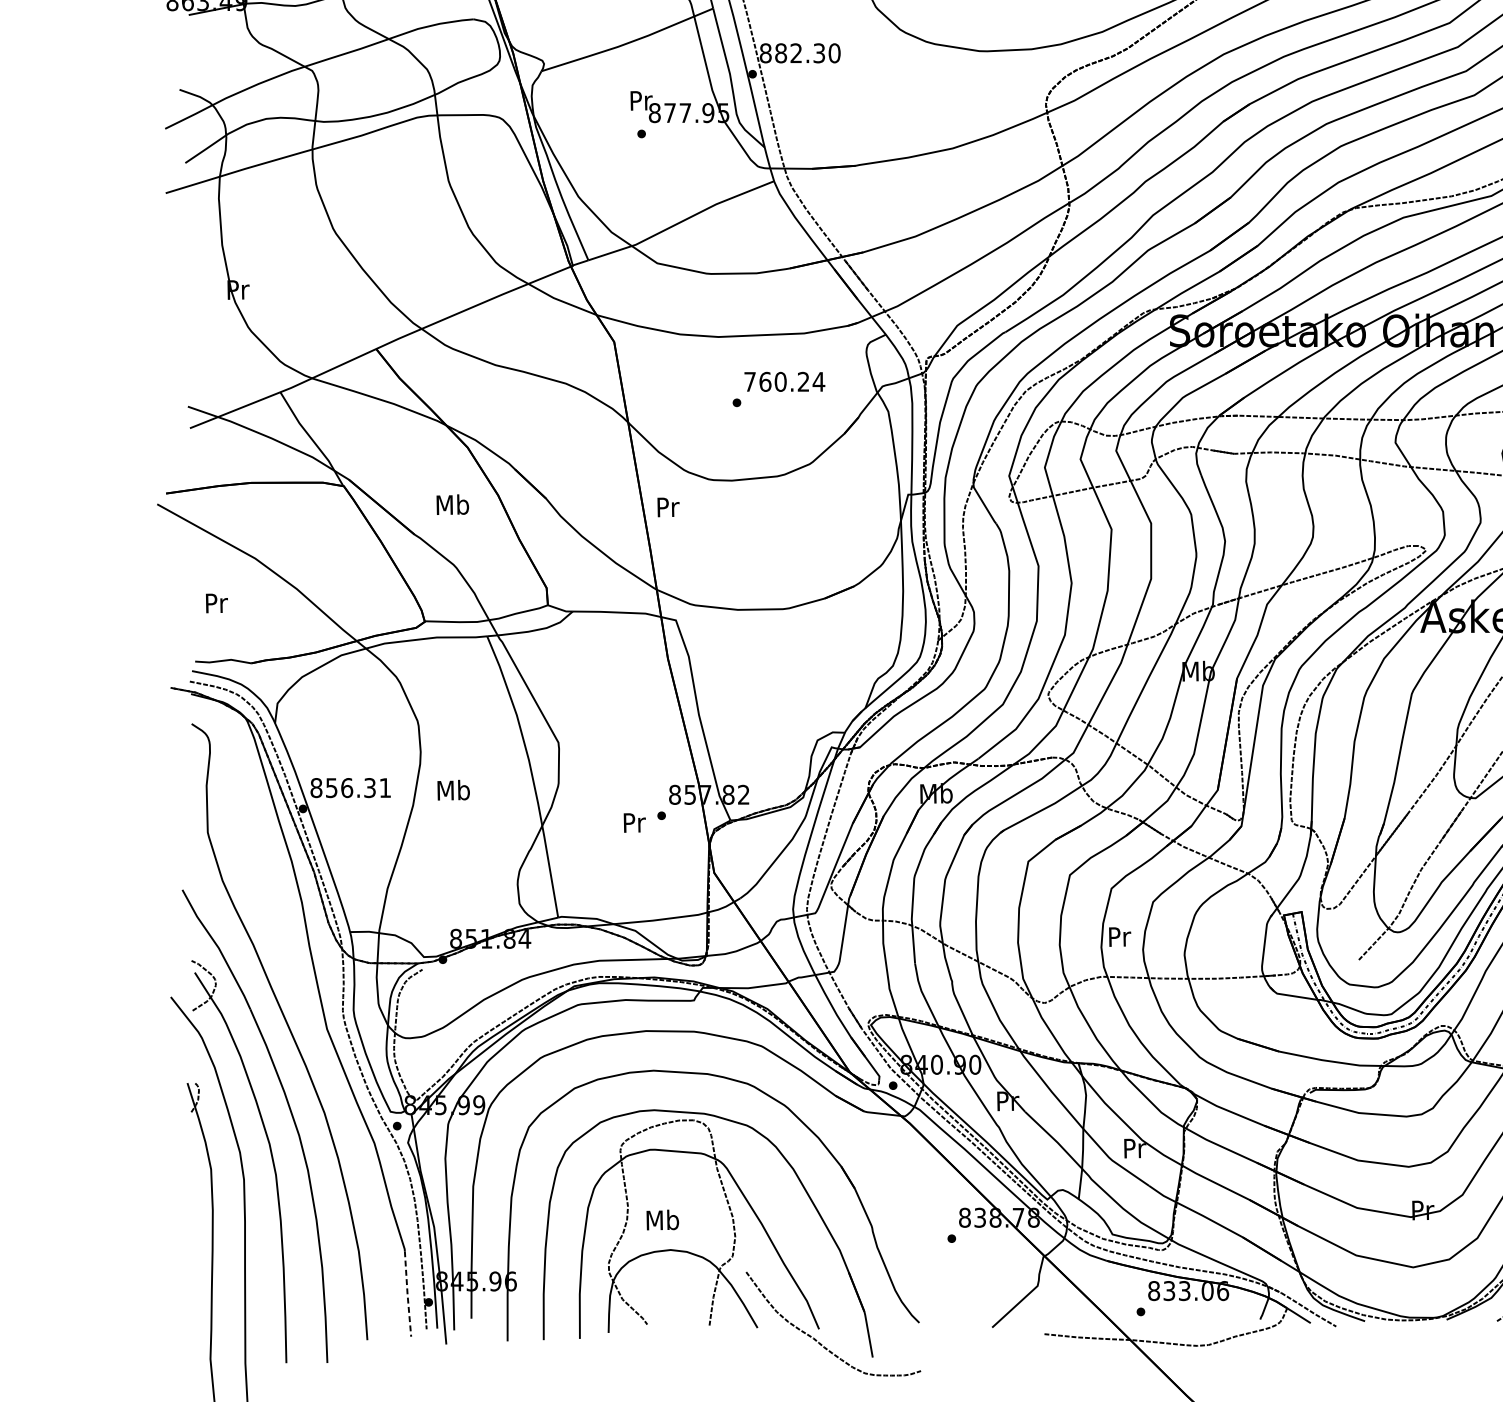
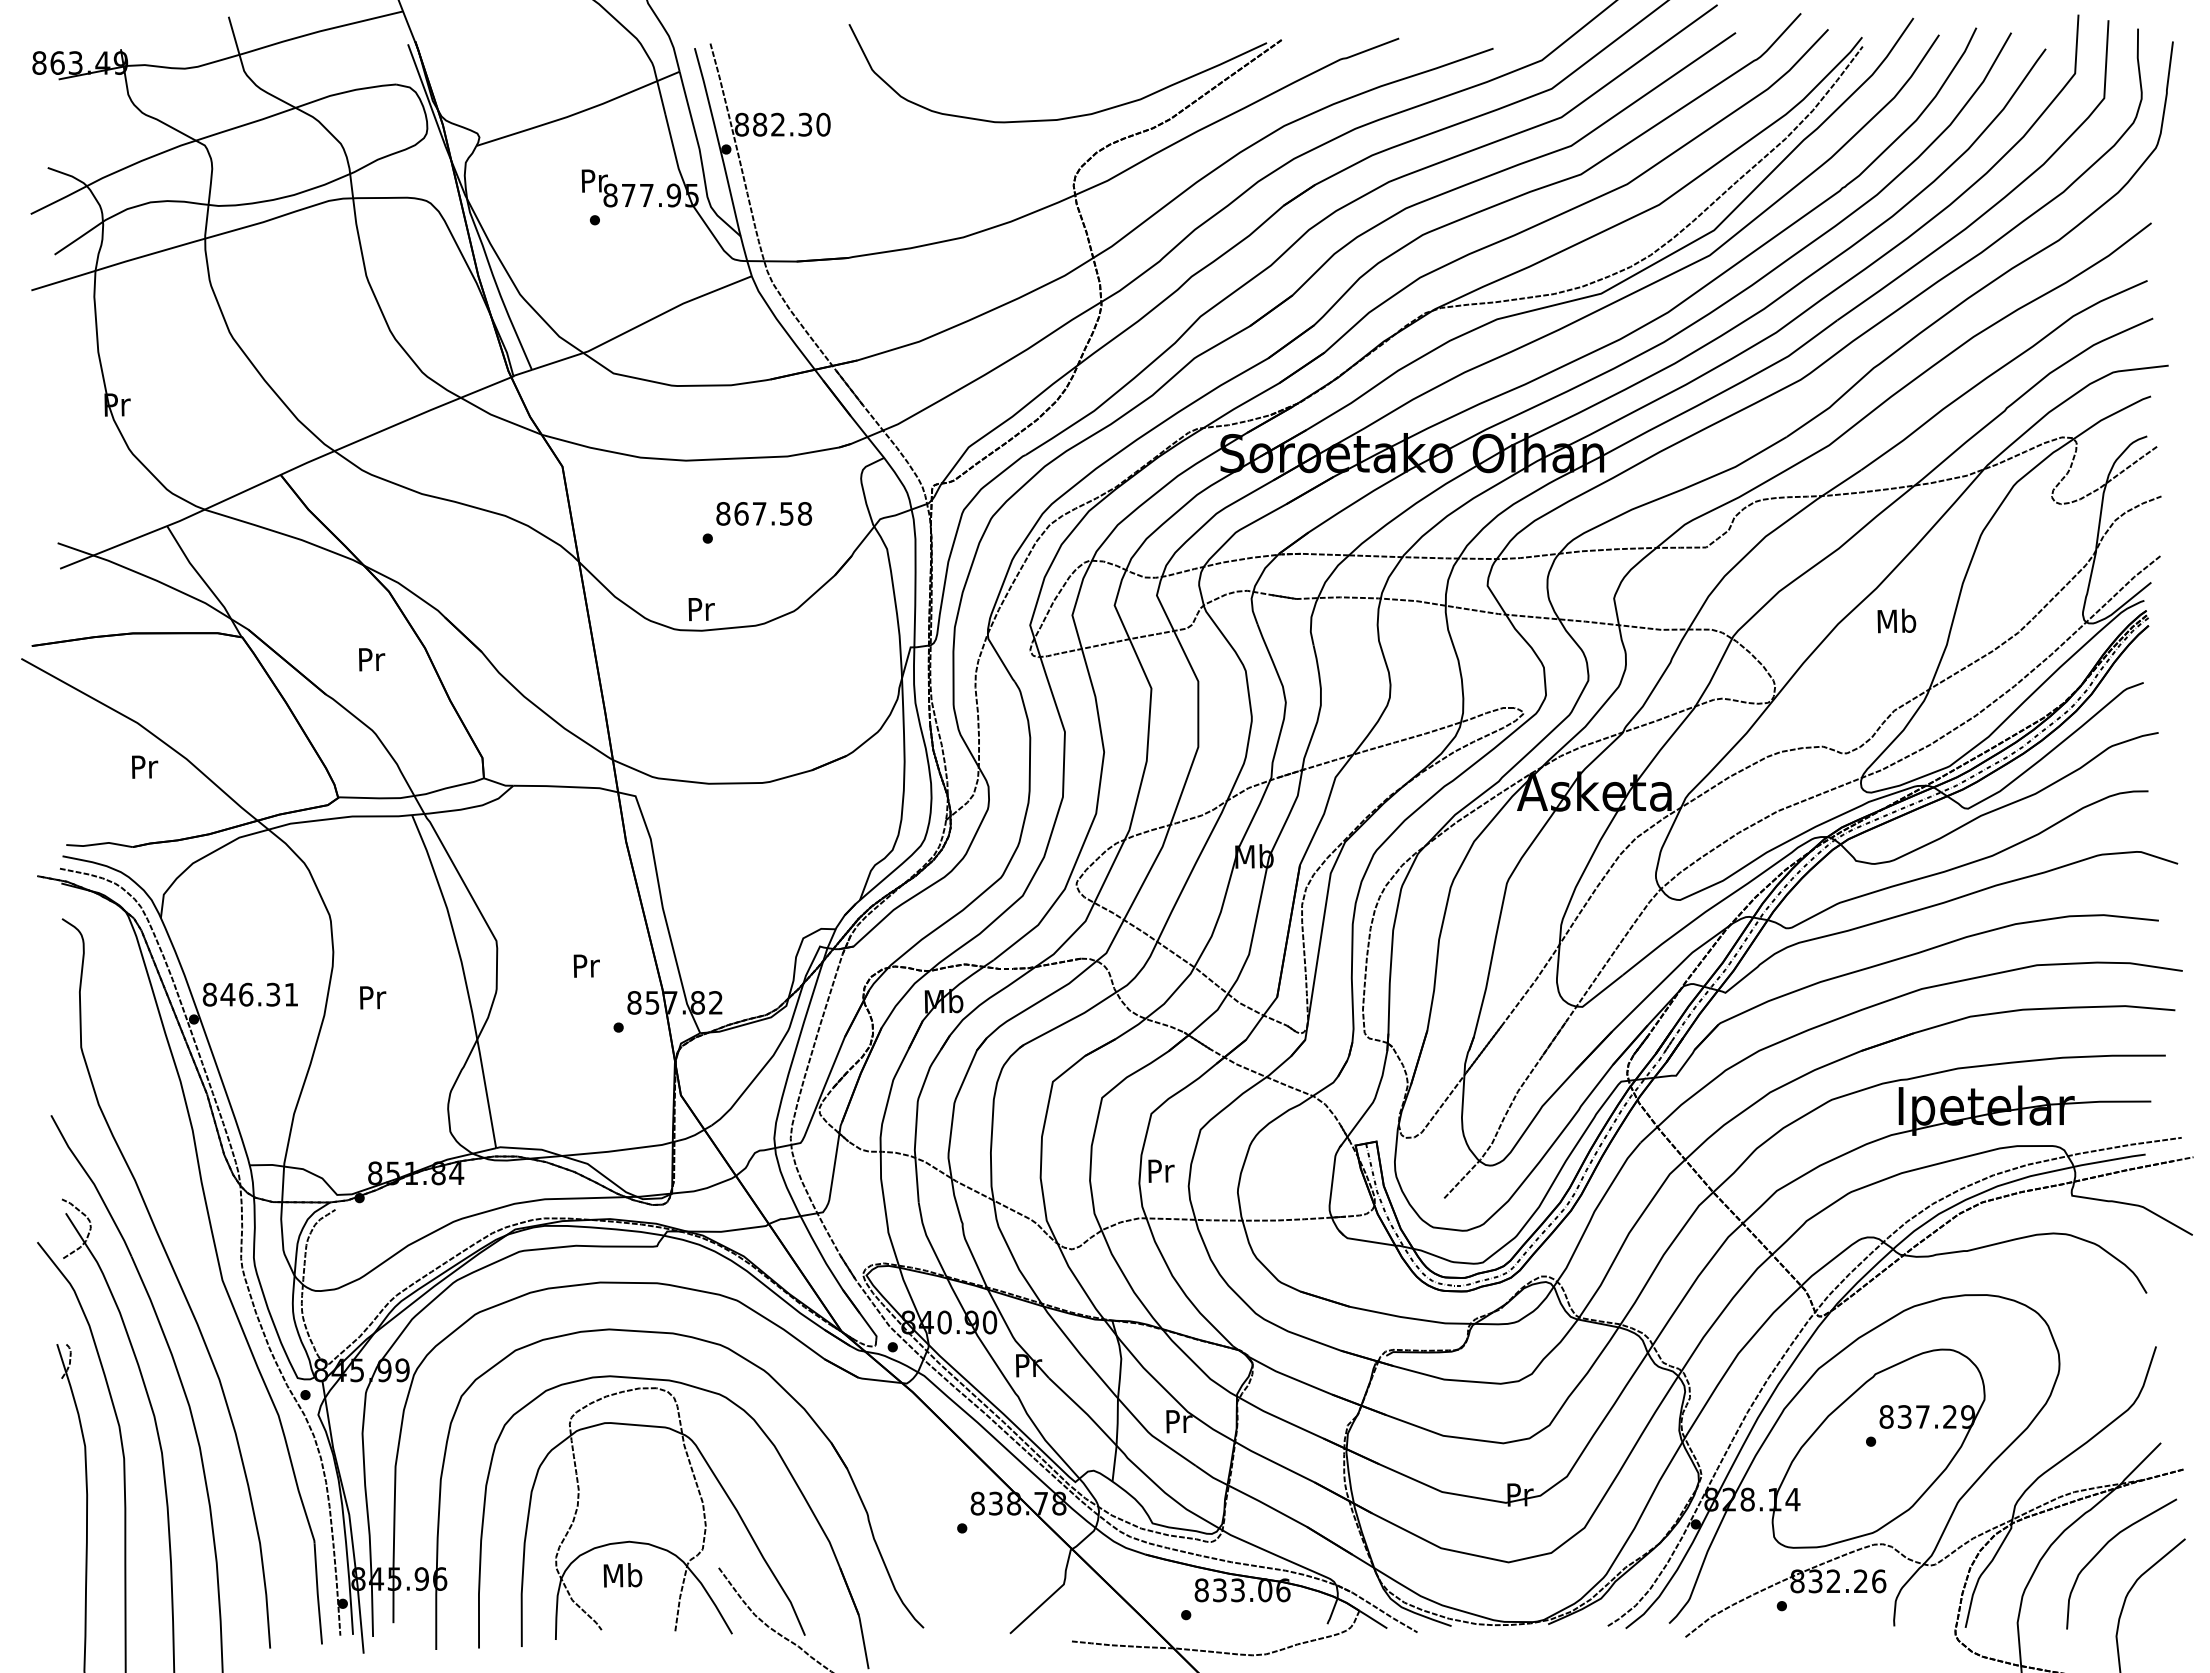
text: (784, 381) -> (764, 513), 760.24 -> 867.58
text: (452, 504) -> (371, 659), Mb -> Pr
text: (668, 507) -> (701, 609), moved
text: (217, 602) -> (145, 766), moved
text: (331, 787) -> (227, 994), 856.31 -> 846.31
text: (453, 790) -> (372, 997), Mb -> Pr
text: (634, 822) -> (586, 965), moved
text: (662, 1220) -> (622, 1575), moved
line: (407, 1294) -> (317, 1594), dashed -> solid

